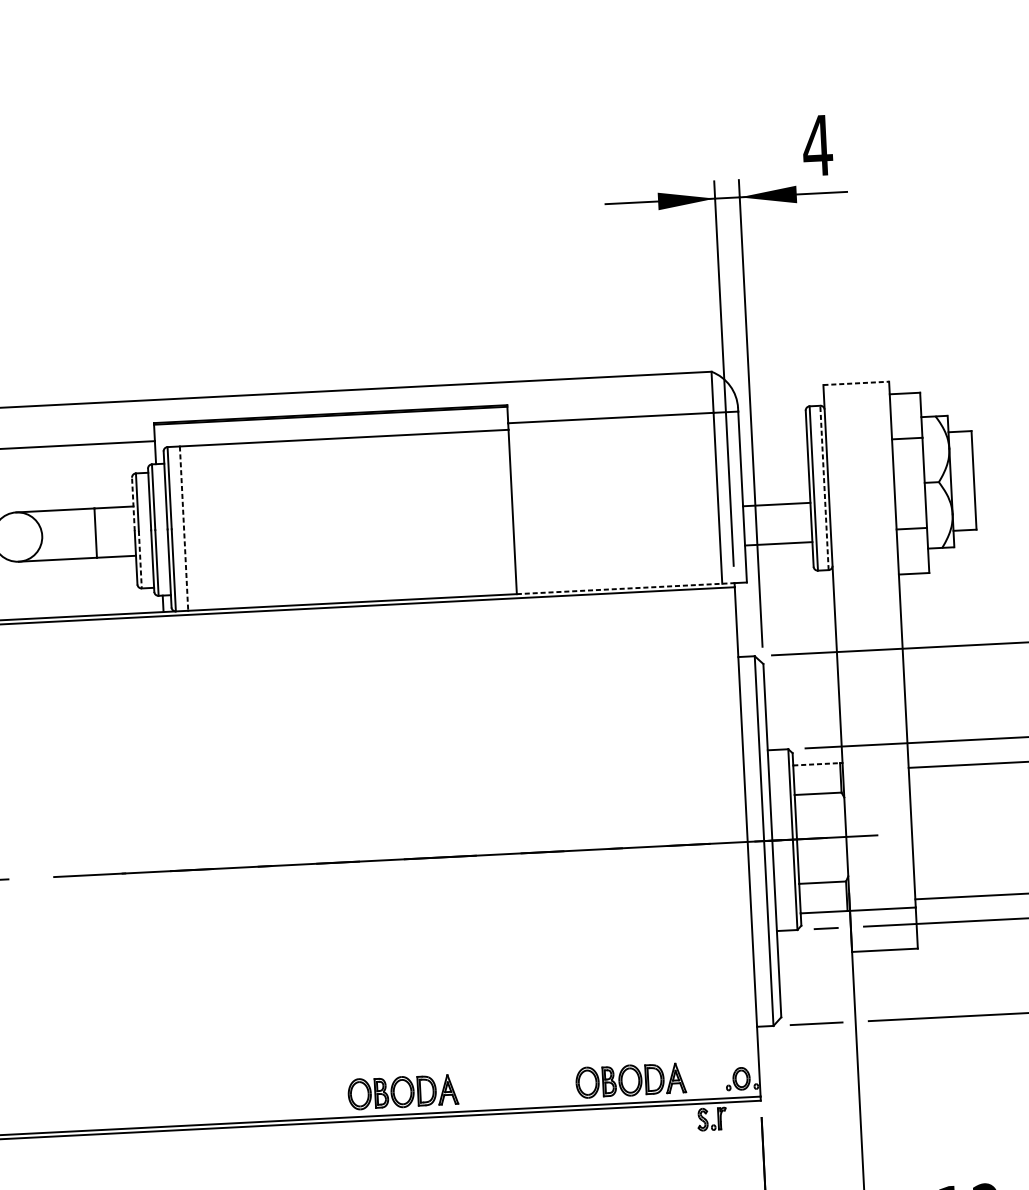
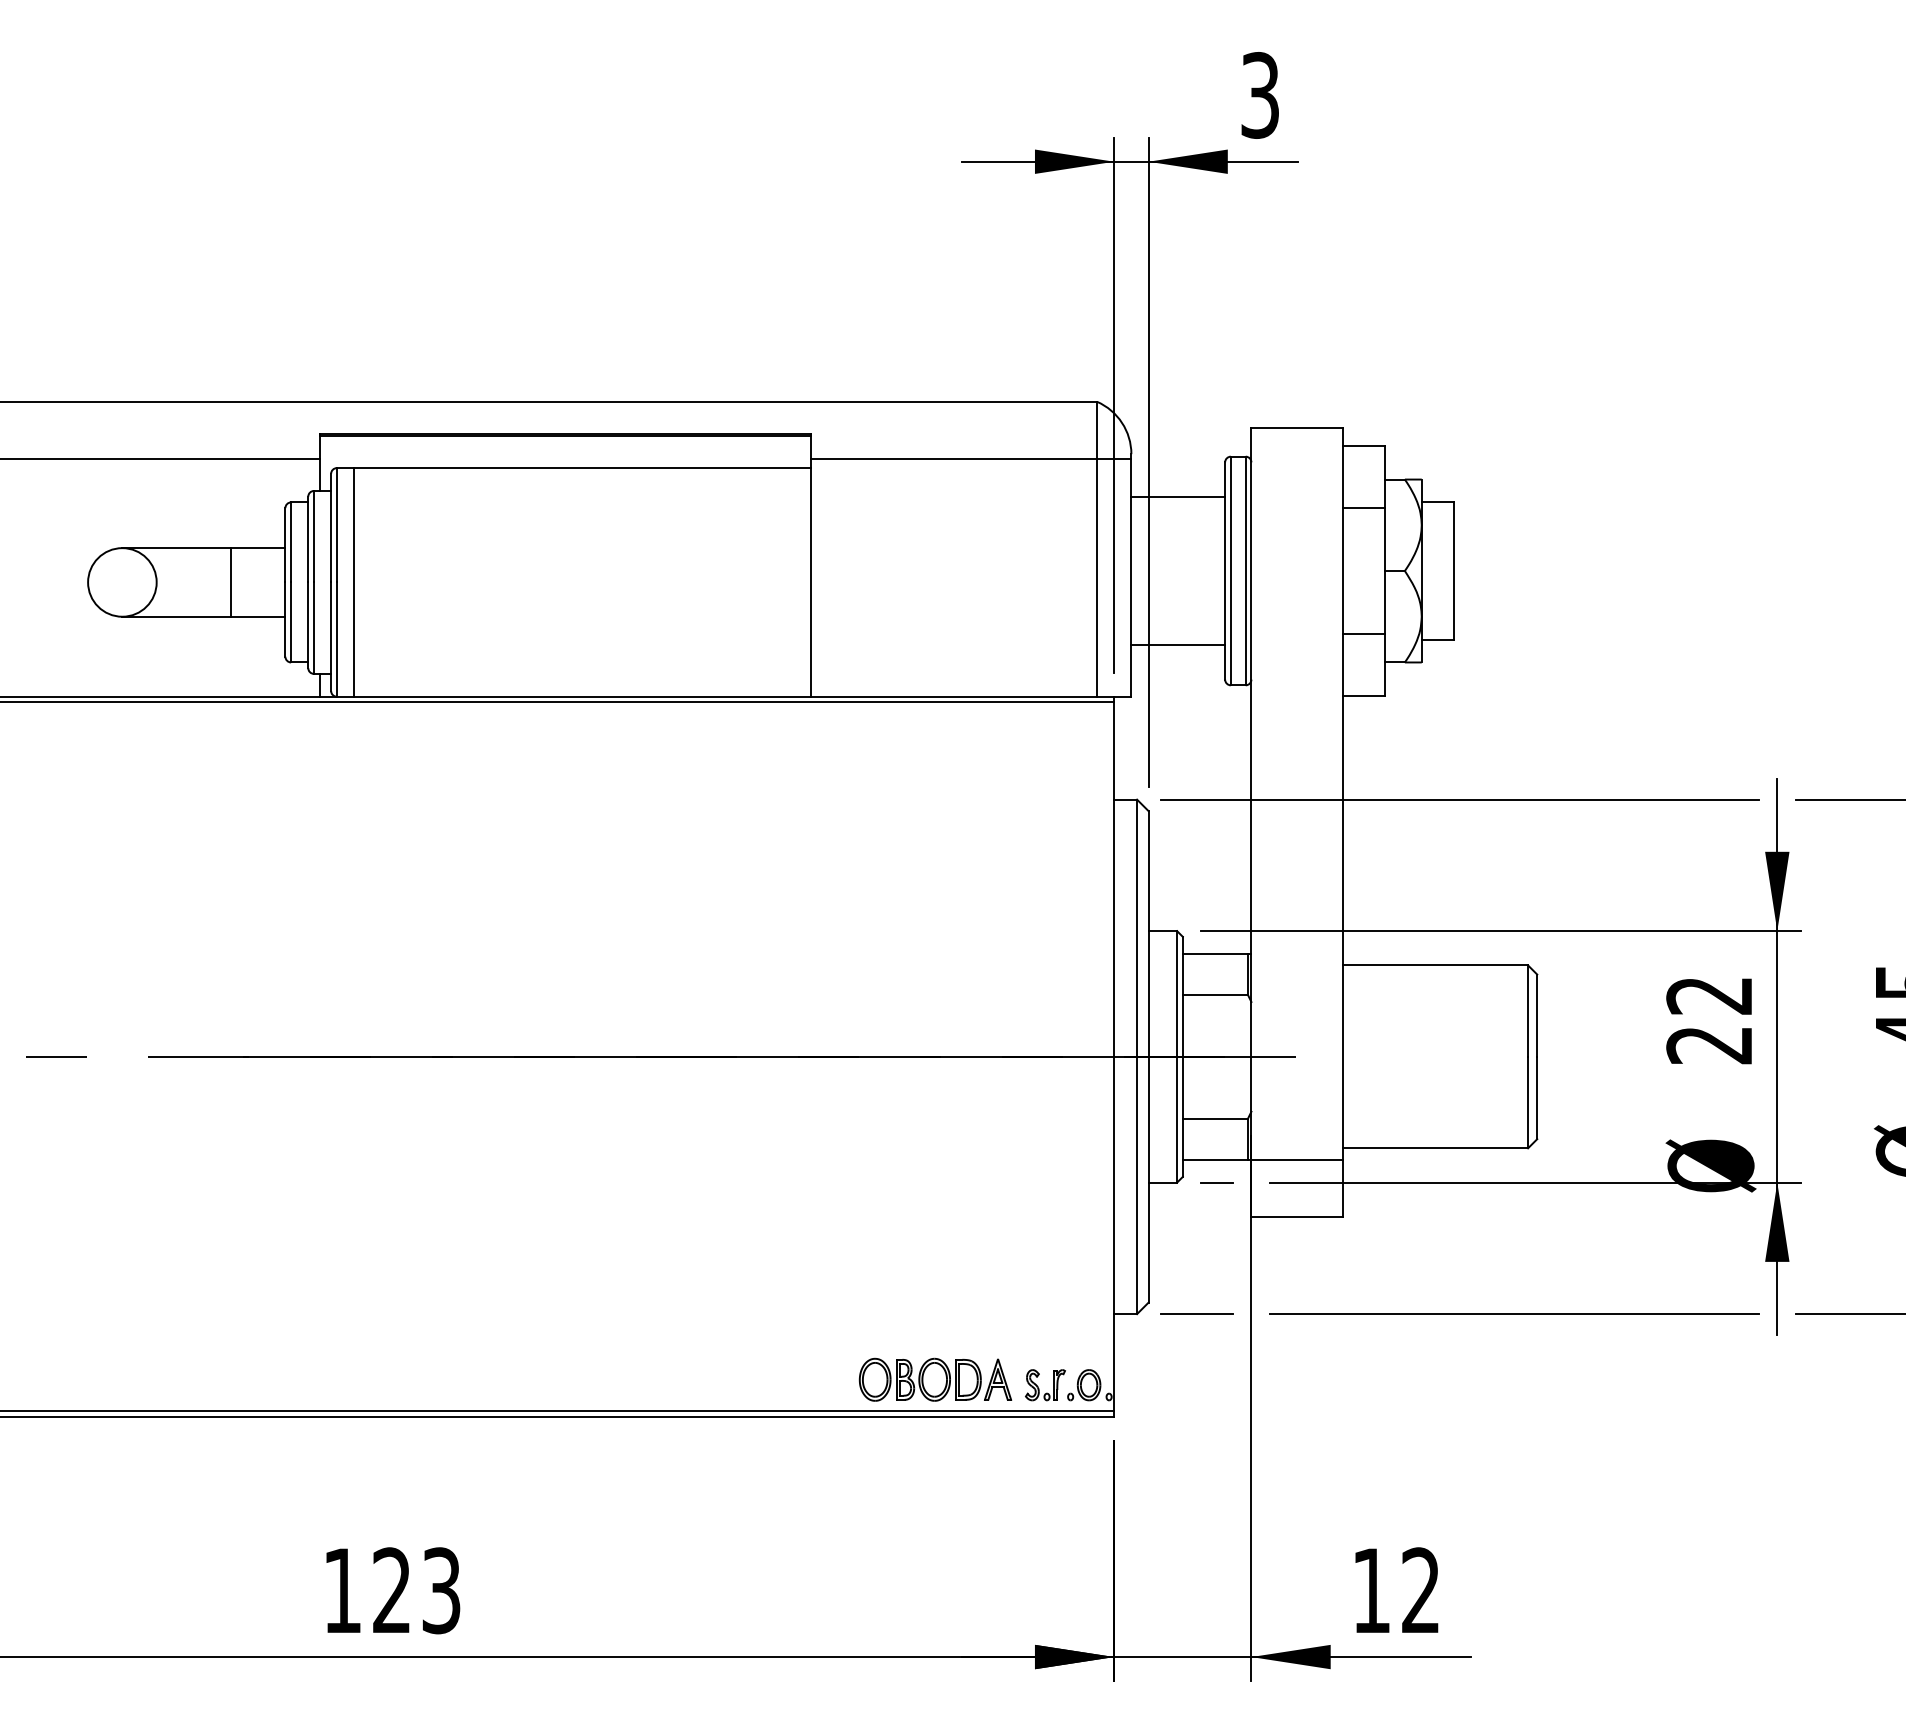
text: (817, 145) -> (1259, 95), 4 -> 3
line: (856, 383) -> (1297, 428), dashed -> solid
line: (824, 487) -> (1245, 570), dashed -> solid
line: (133, 503) -> (285, 544), dashed -> solid
line: (776, 504) -> (1178, 496), moved
line: (184, 528) -> (354, 582), dashed -> solid
line: (140, 559) -> (291, 622), dashed -> solid
line: (626, 588) -> (963, 696), dashed -> solid
line: (816, 763) -> (1215, 953), dashed -> solid
part: (403, 1091) -> (618, 1379), removed
part: (708, 1121) -> (1039, 1388), moved

